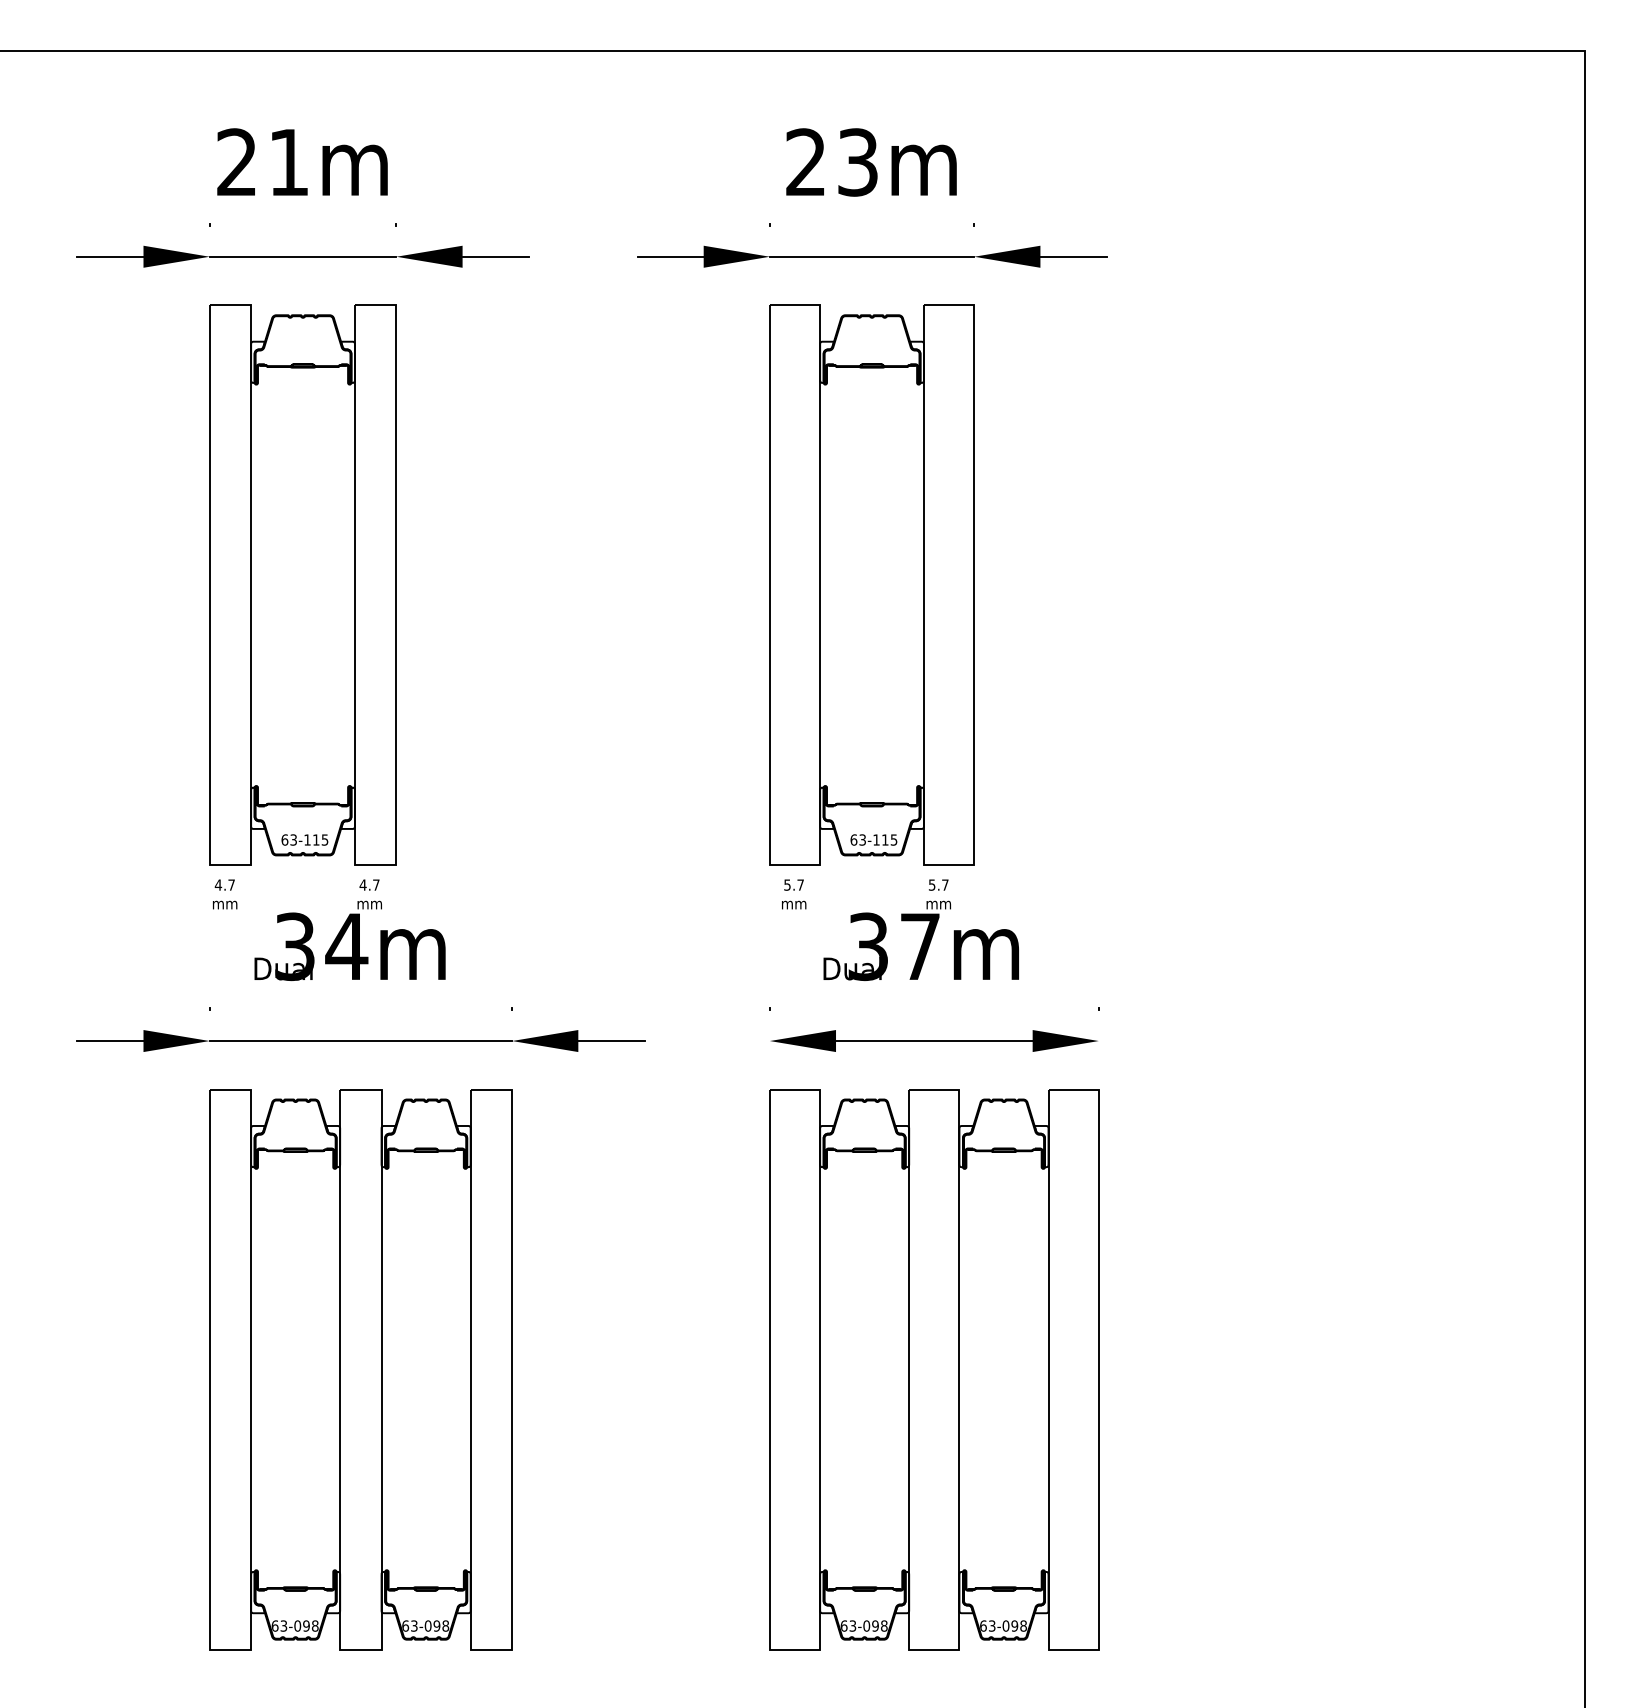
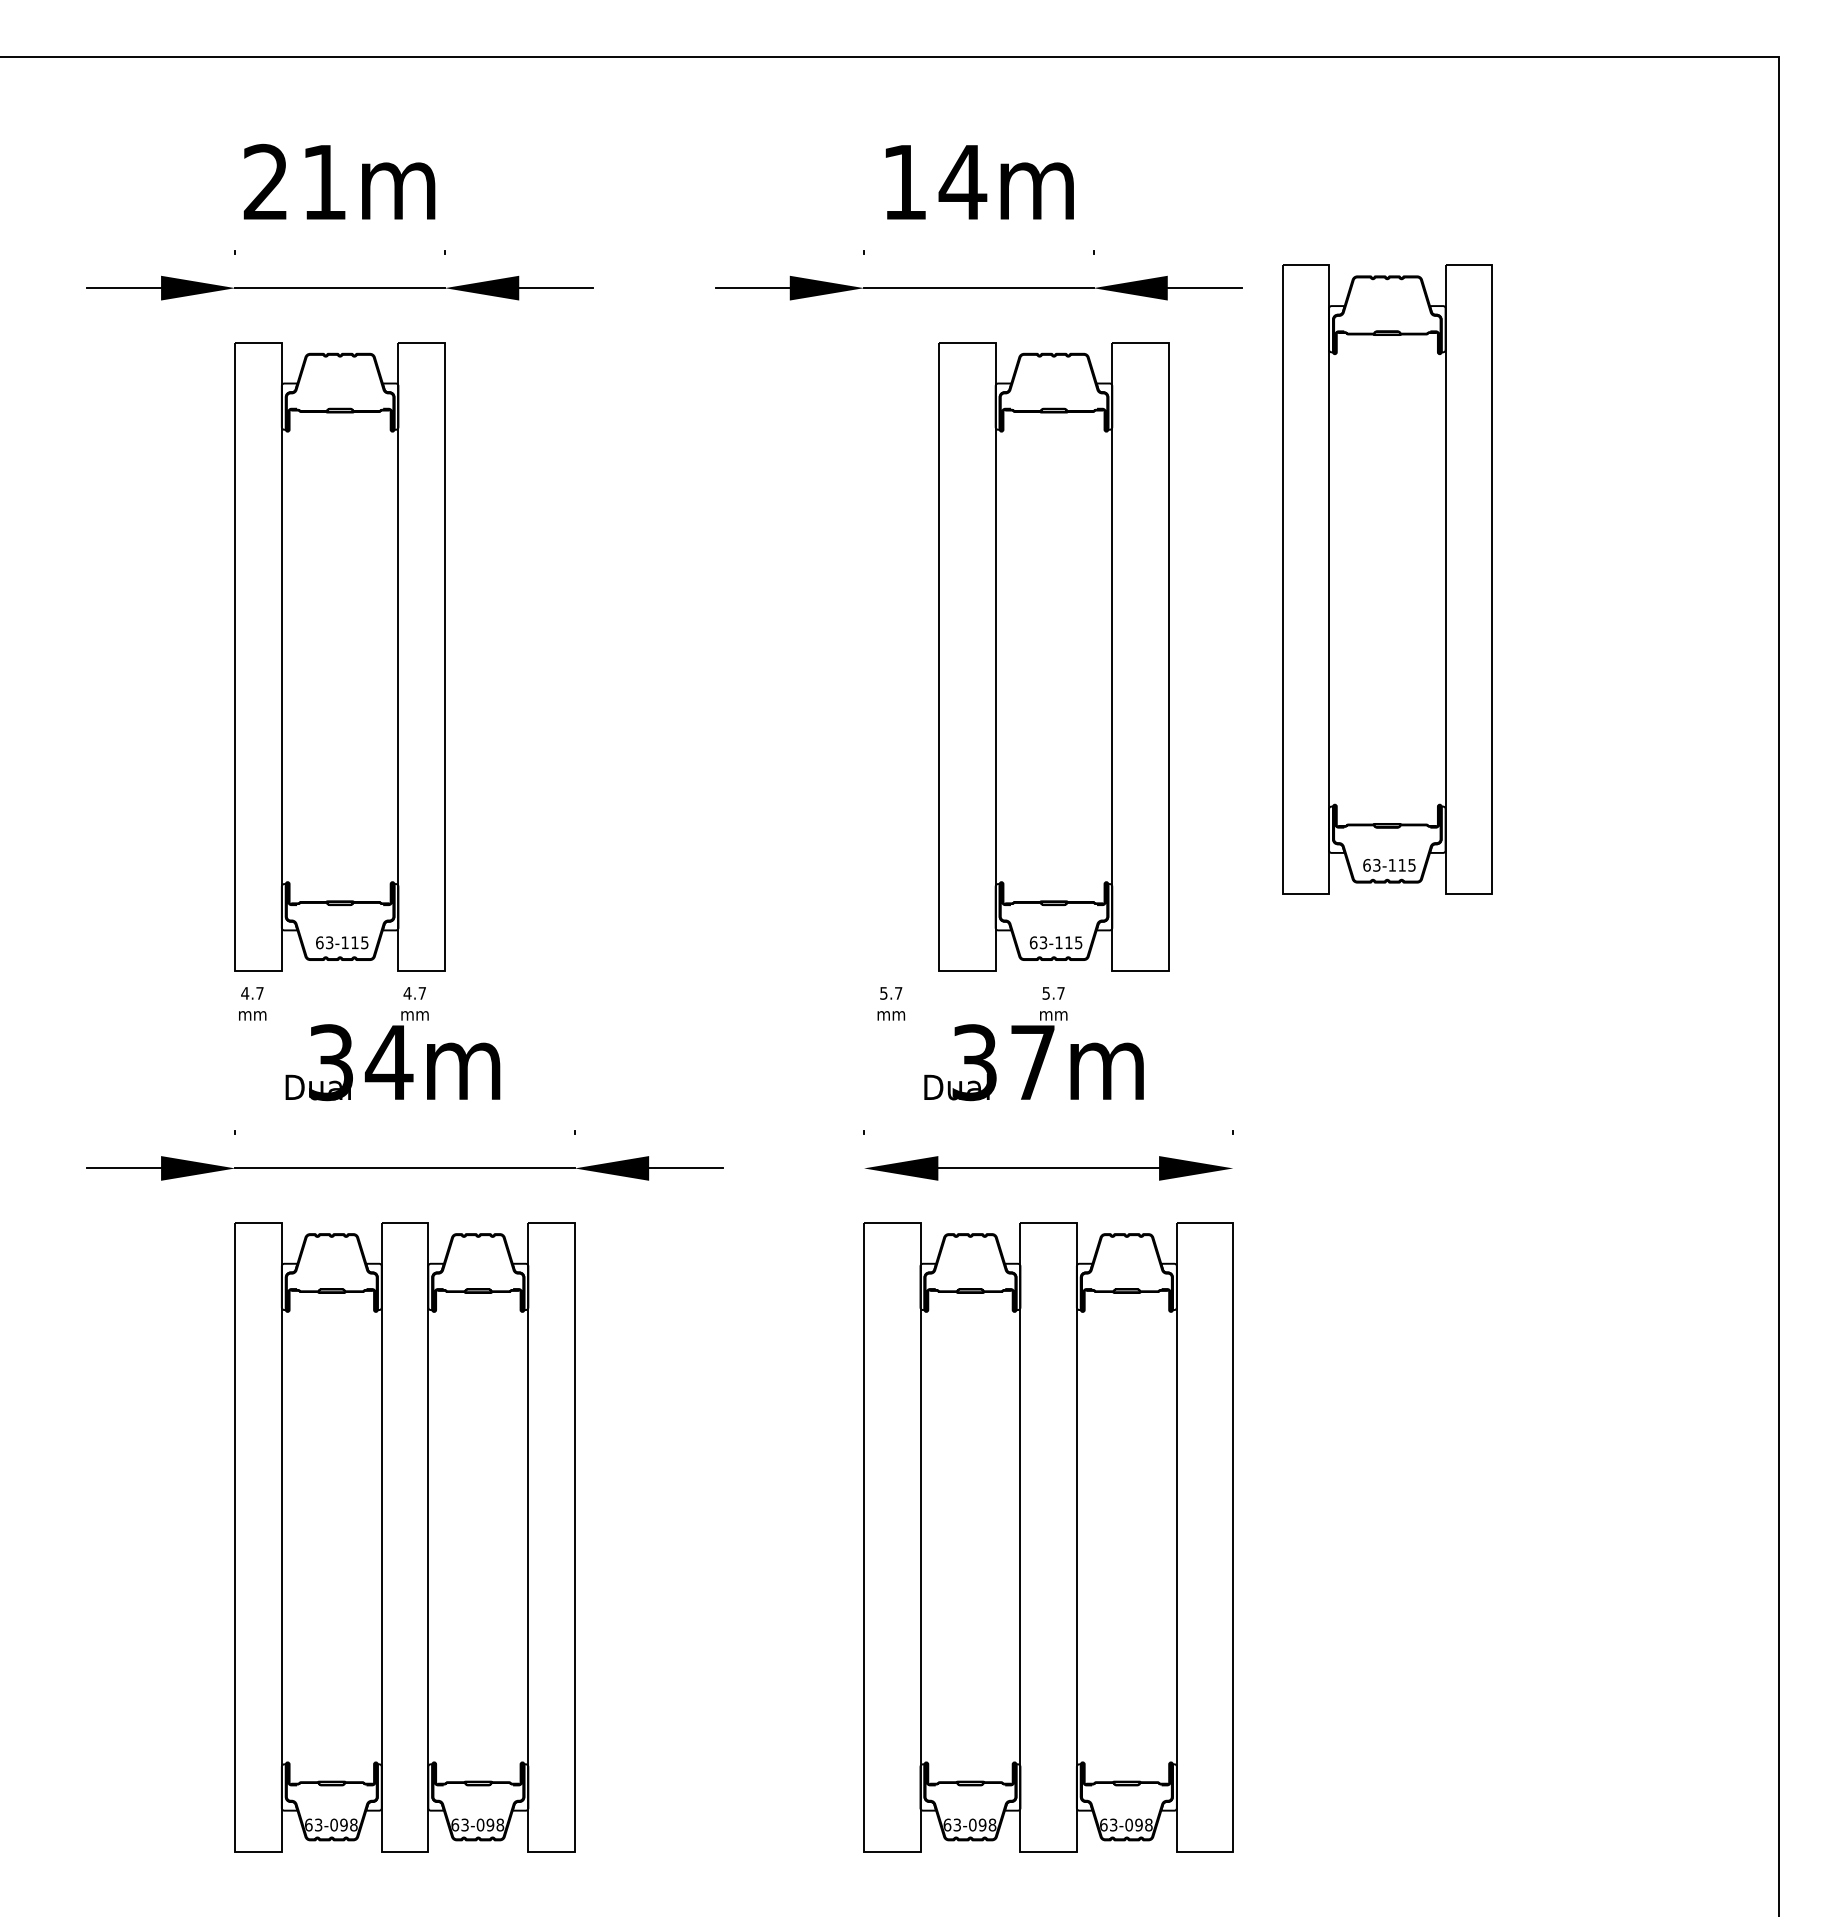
text: (832, 162) -> (934, 182), 23m -> 14m
part: (1235, 515) -> (1386, 578), added
part: (871, 584) -> (1053, 656), moved

